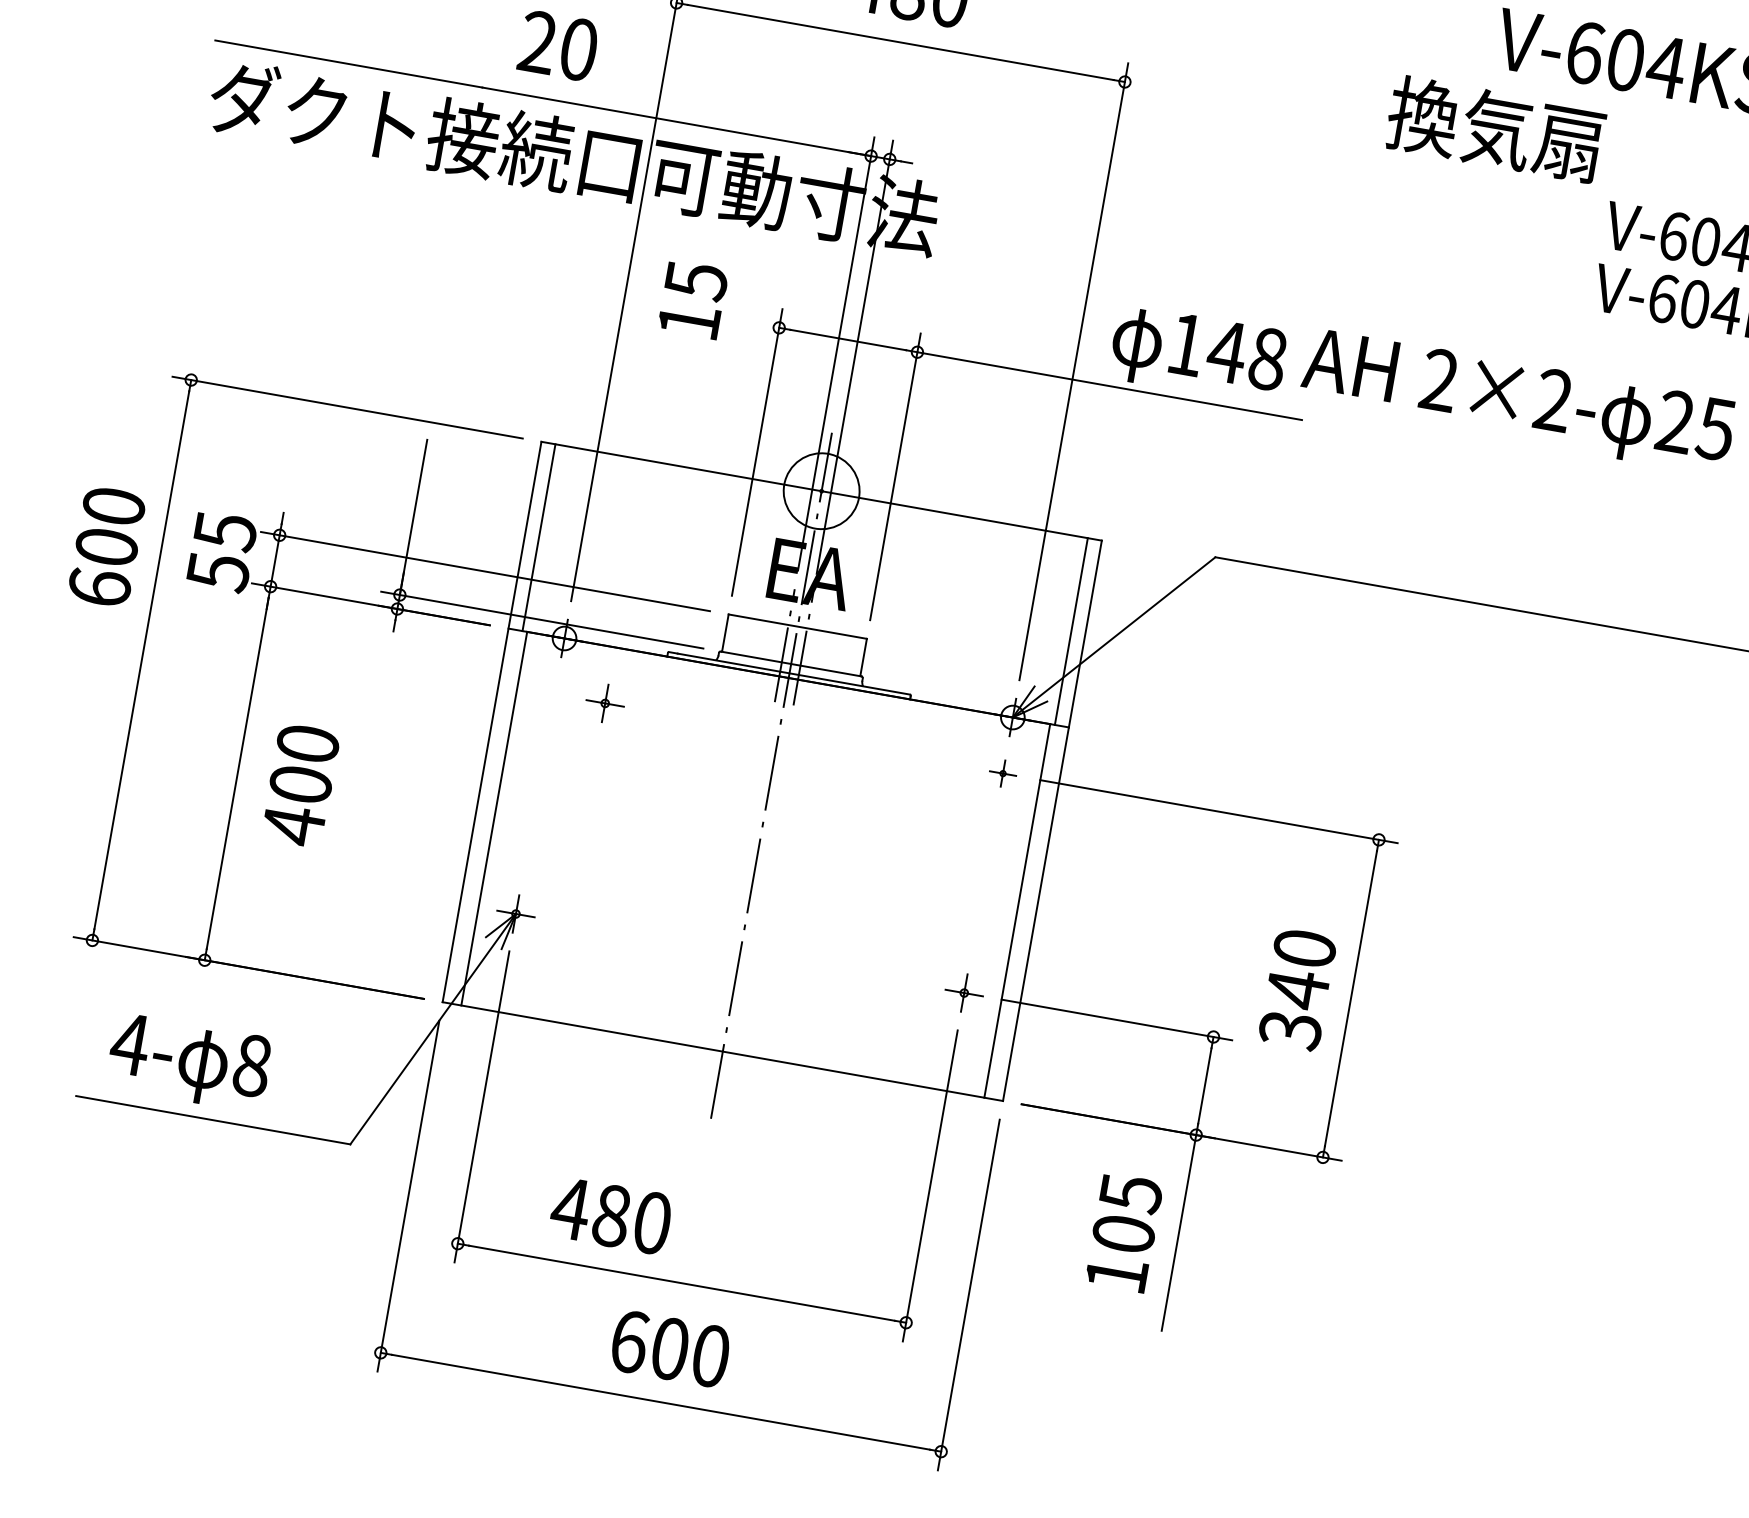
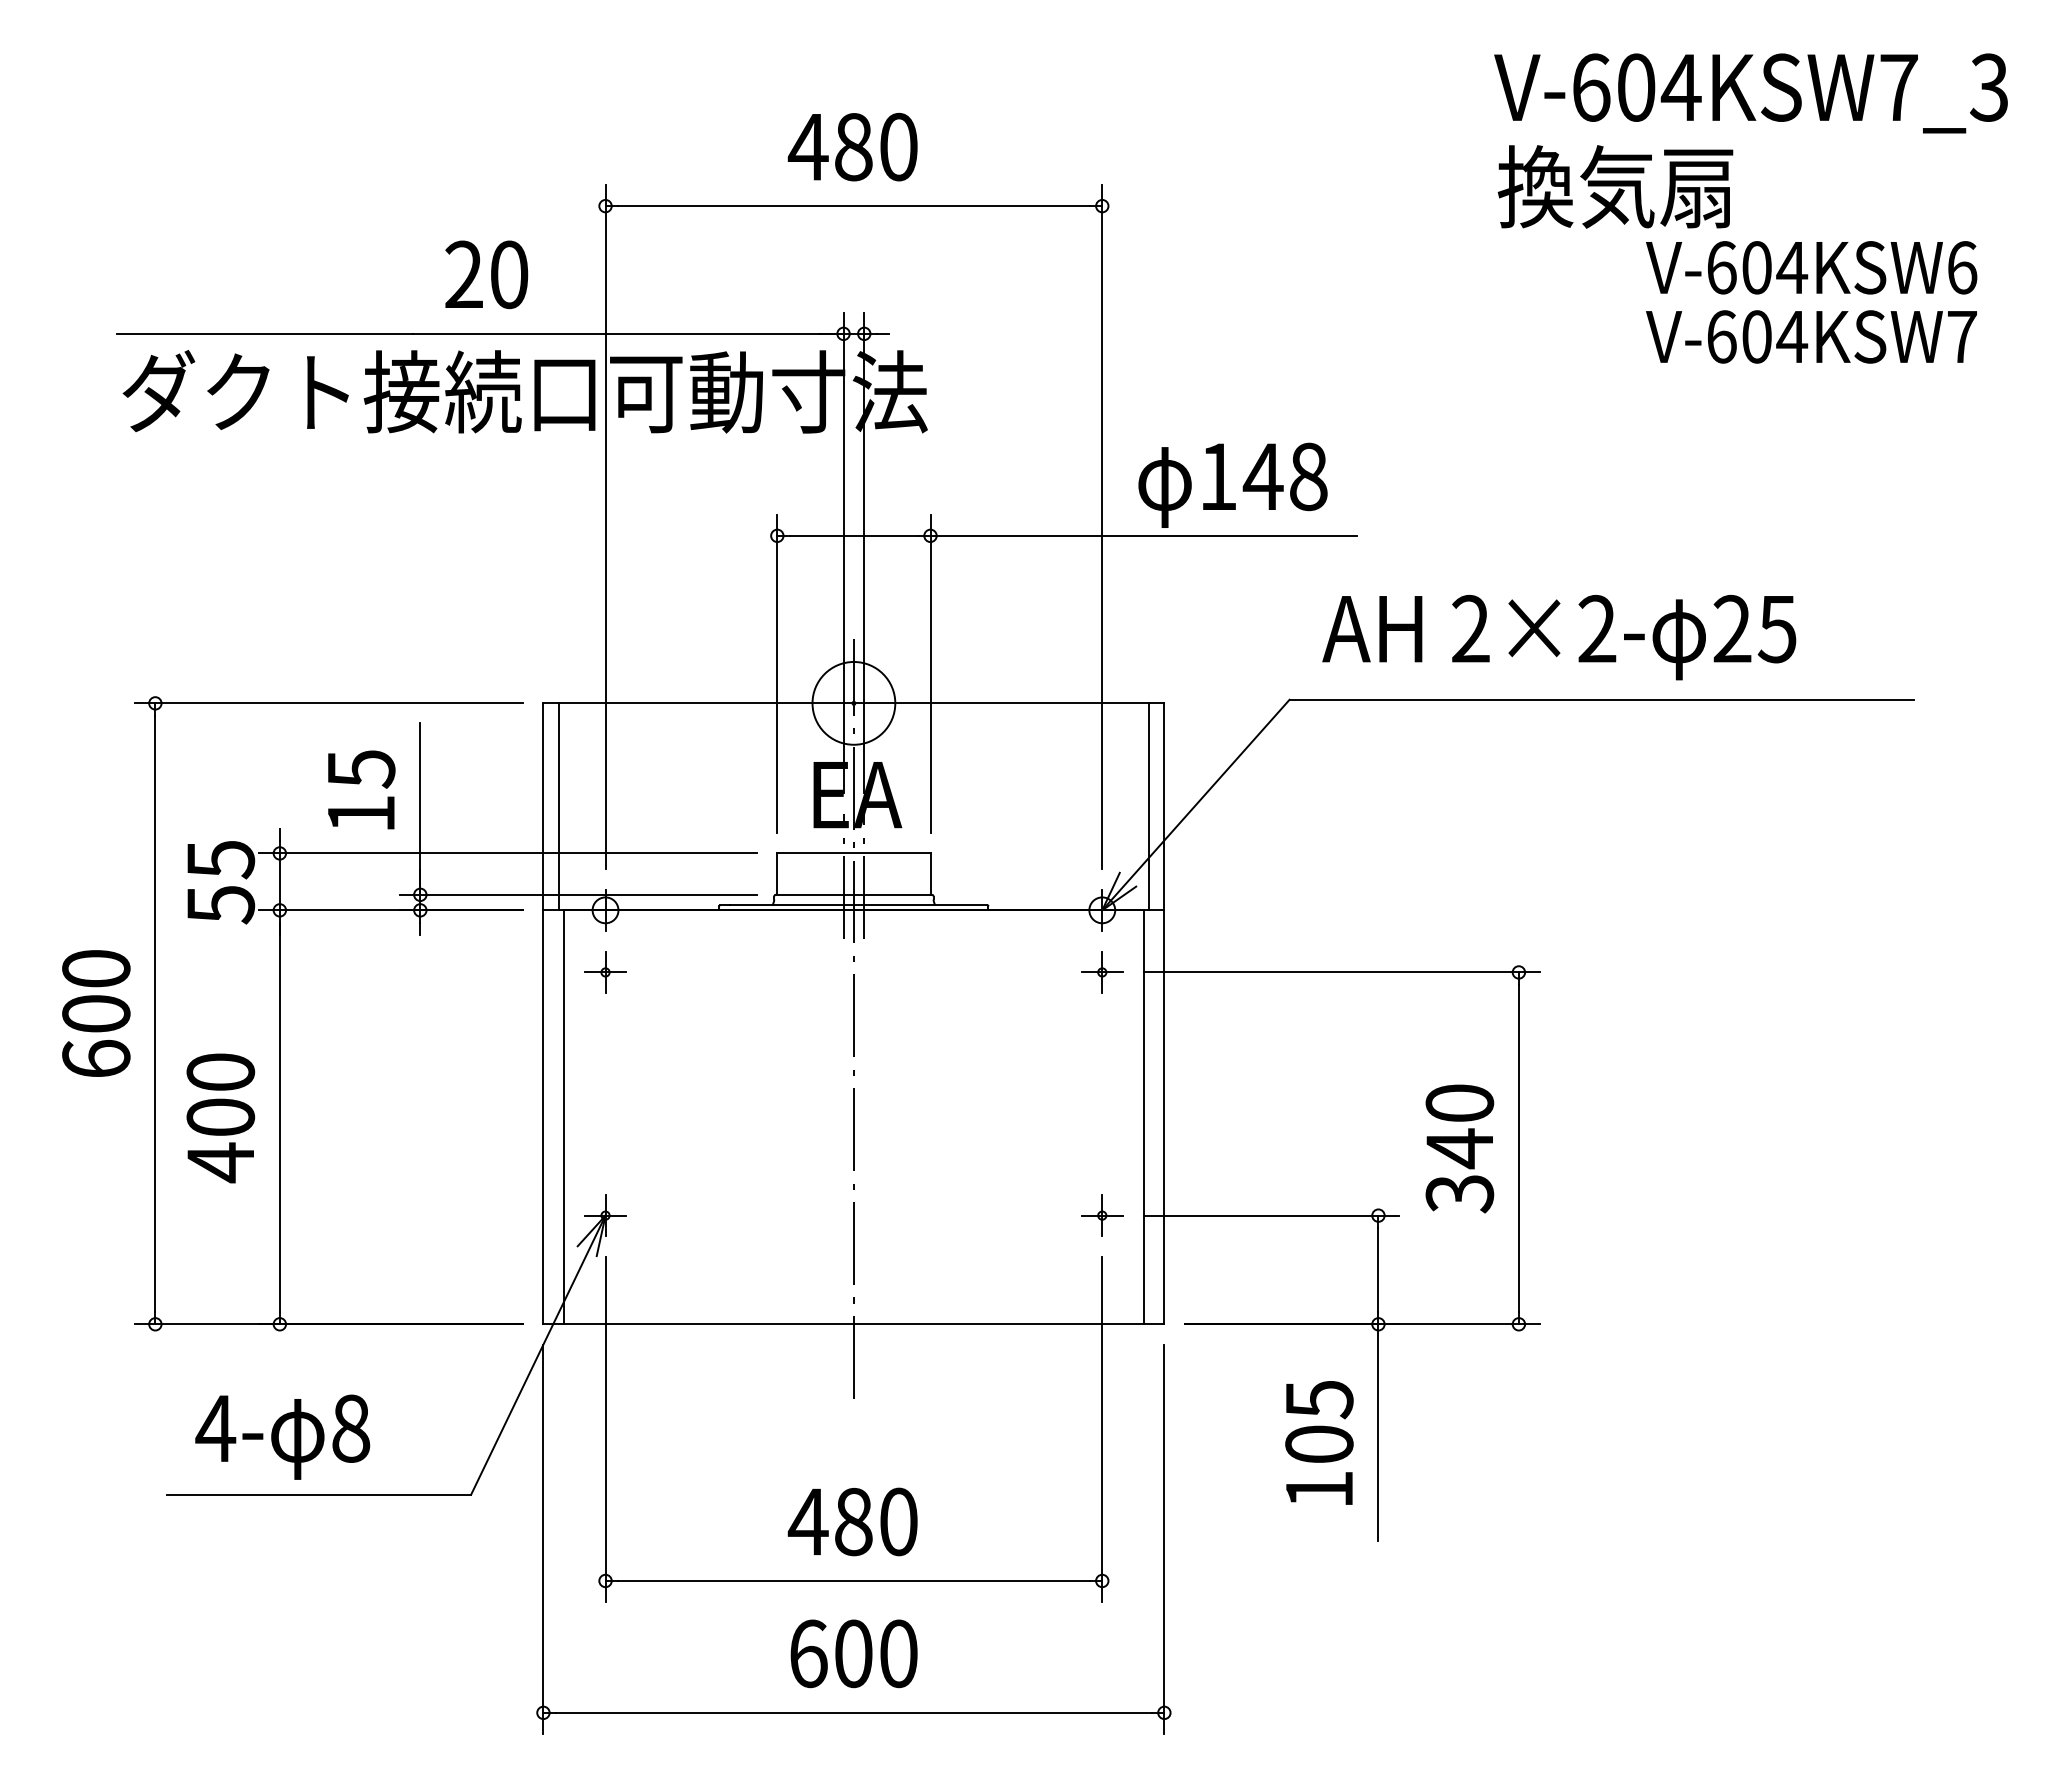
text: (1495, 129) -> (1615, 186), moved
text: (693, 299) -> (361, 789), moved
text: (1518, 401) -> (1559, 637), moved
text: (107, 546) -> (96, 1013), moved
part: (605, 703) -> (605, 972), moved
part: (1003, 773) -> (1102, 972), size x1.43
text: (300, 785) -> (220, 1118), moved
text: (610, 1215) -> (852, 1521), moved

